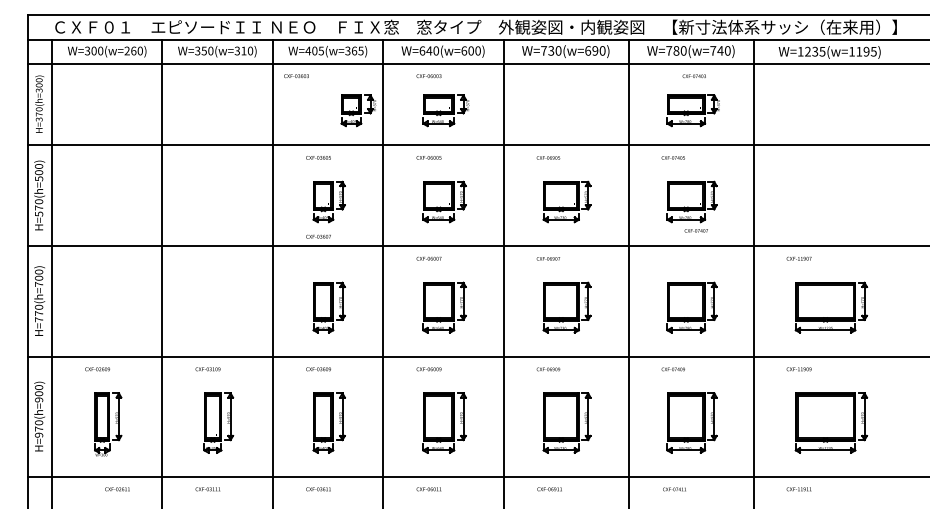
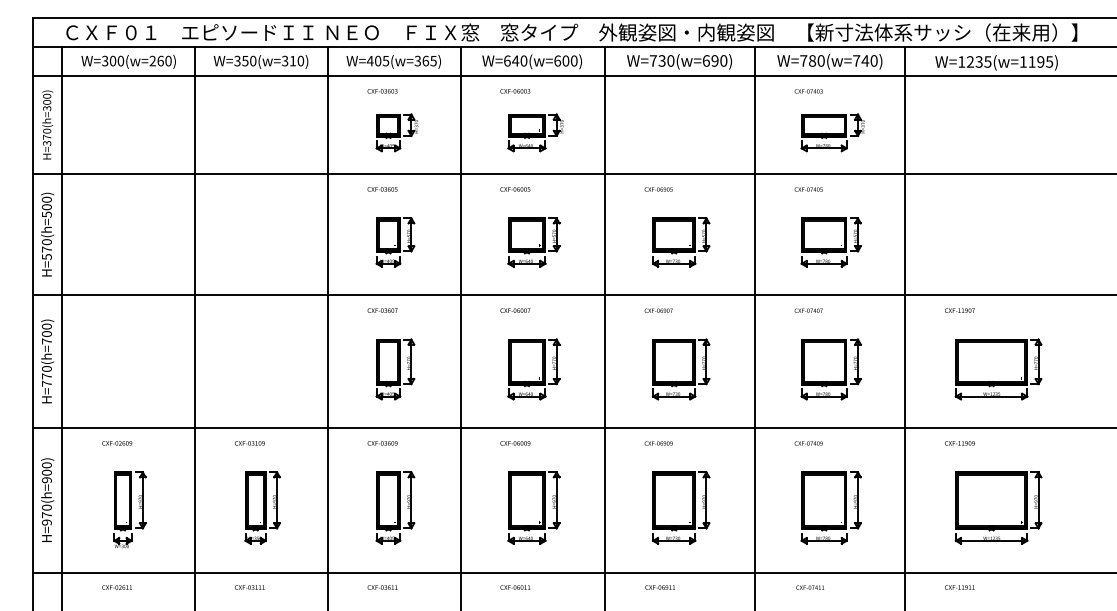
text: (693, 75) -> (807, 90), moved
text: (296, 76) -> (382, 91), moved
part: (358, 110) -> (396, 132), moved
text: (695, 230) -> (807, 310), moved
text: (318, 236) -> (382, 310), moved
text: (117, 489) -> (117, 587), moved

